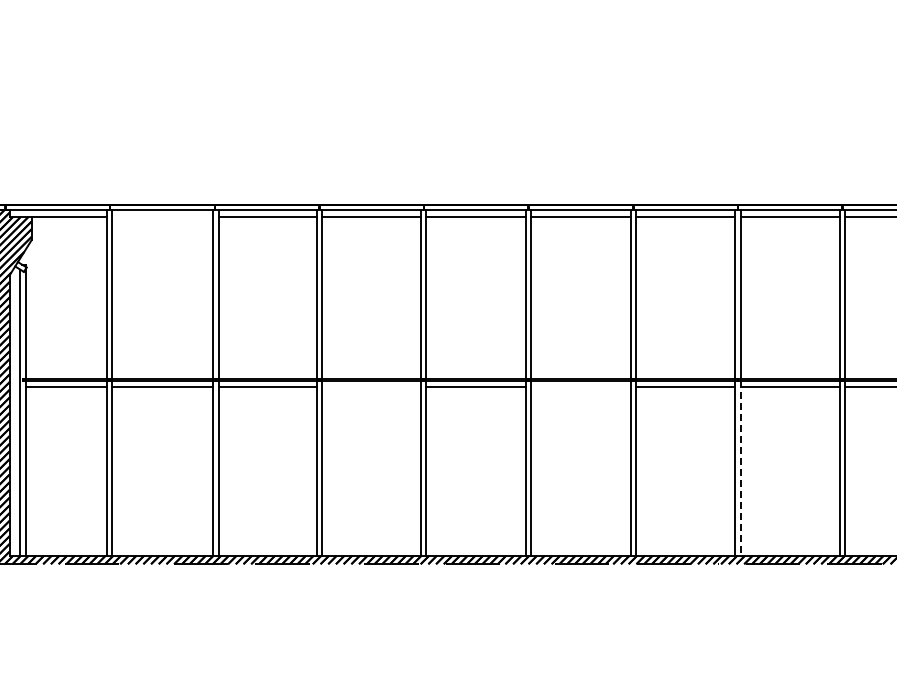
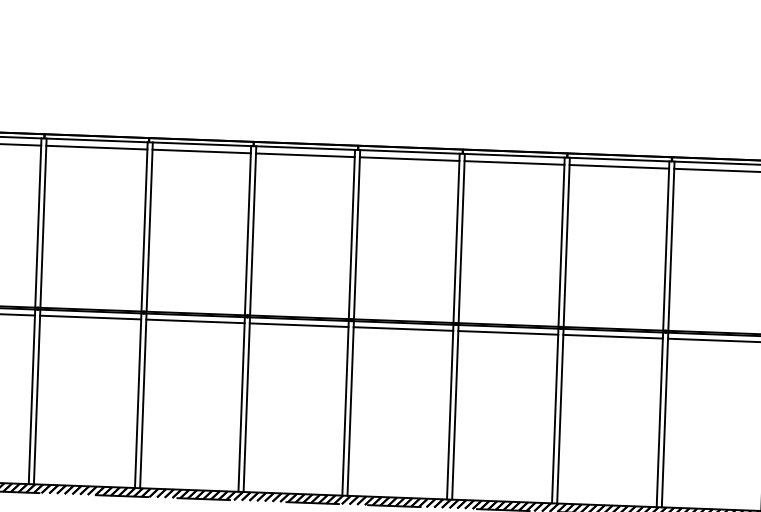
line: (162, 216) -> (96, 147), added
line: (371, 386) -> (299, 324), added
line: (580, 386) -> (508, 332), added
line: (740, 468) -> (664, 420), dashed -> solid

